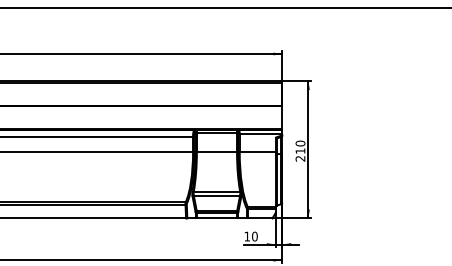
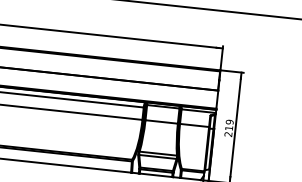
text: (300, 143) -> (229, 122), 210 -> 219

